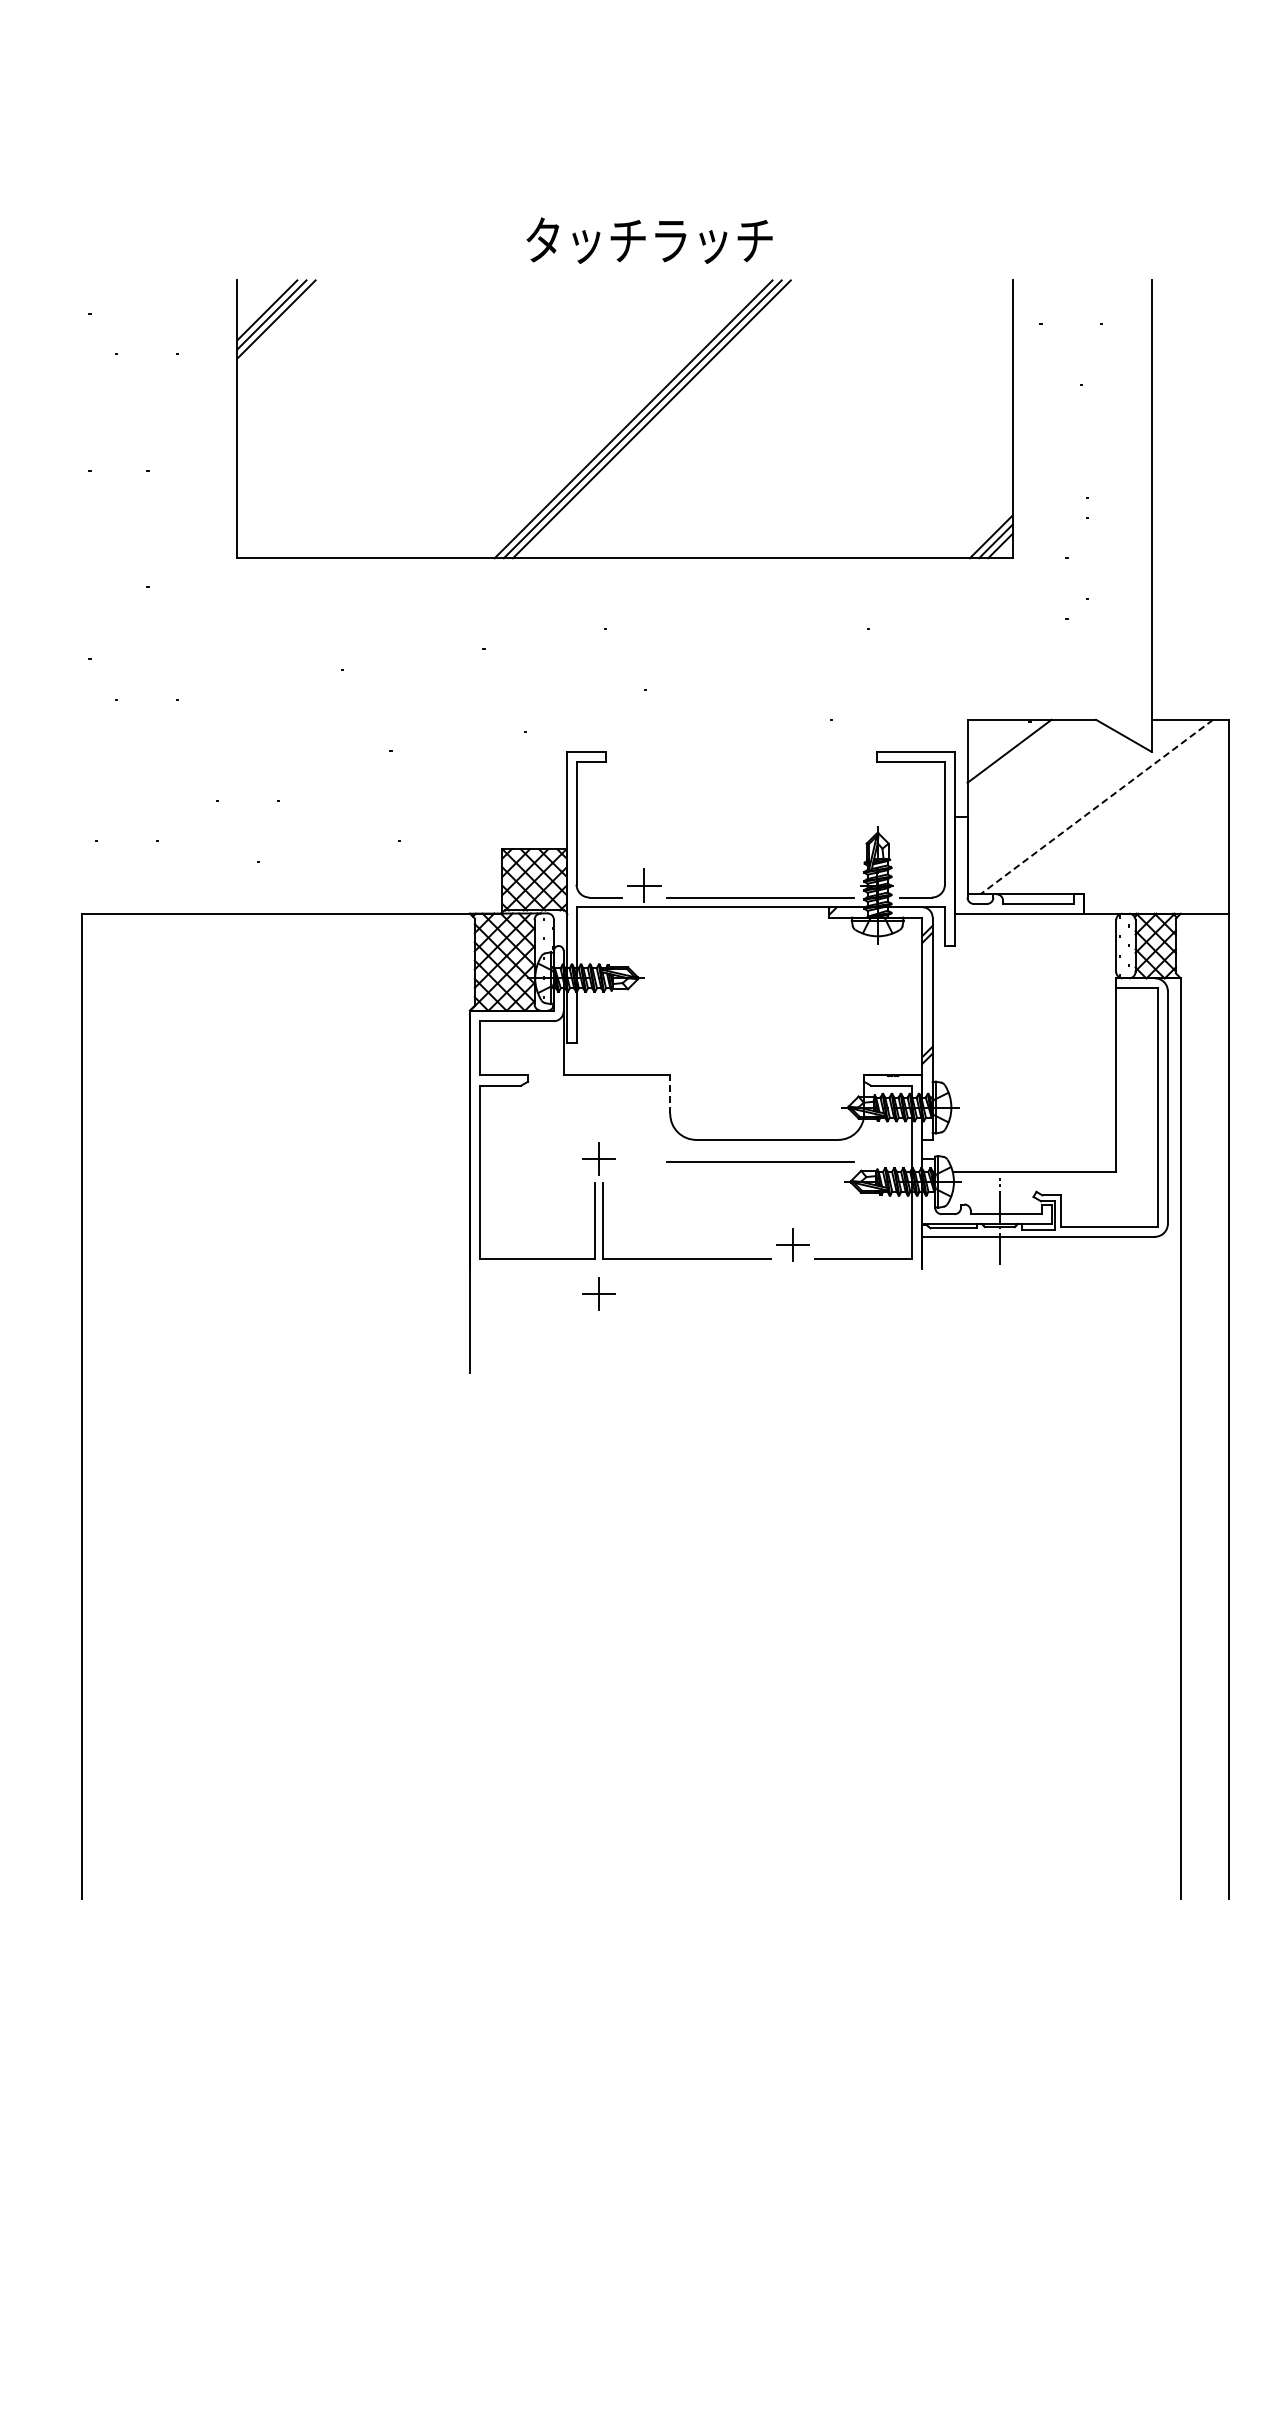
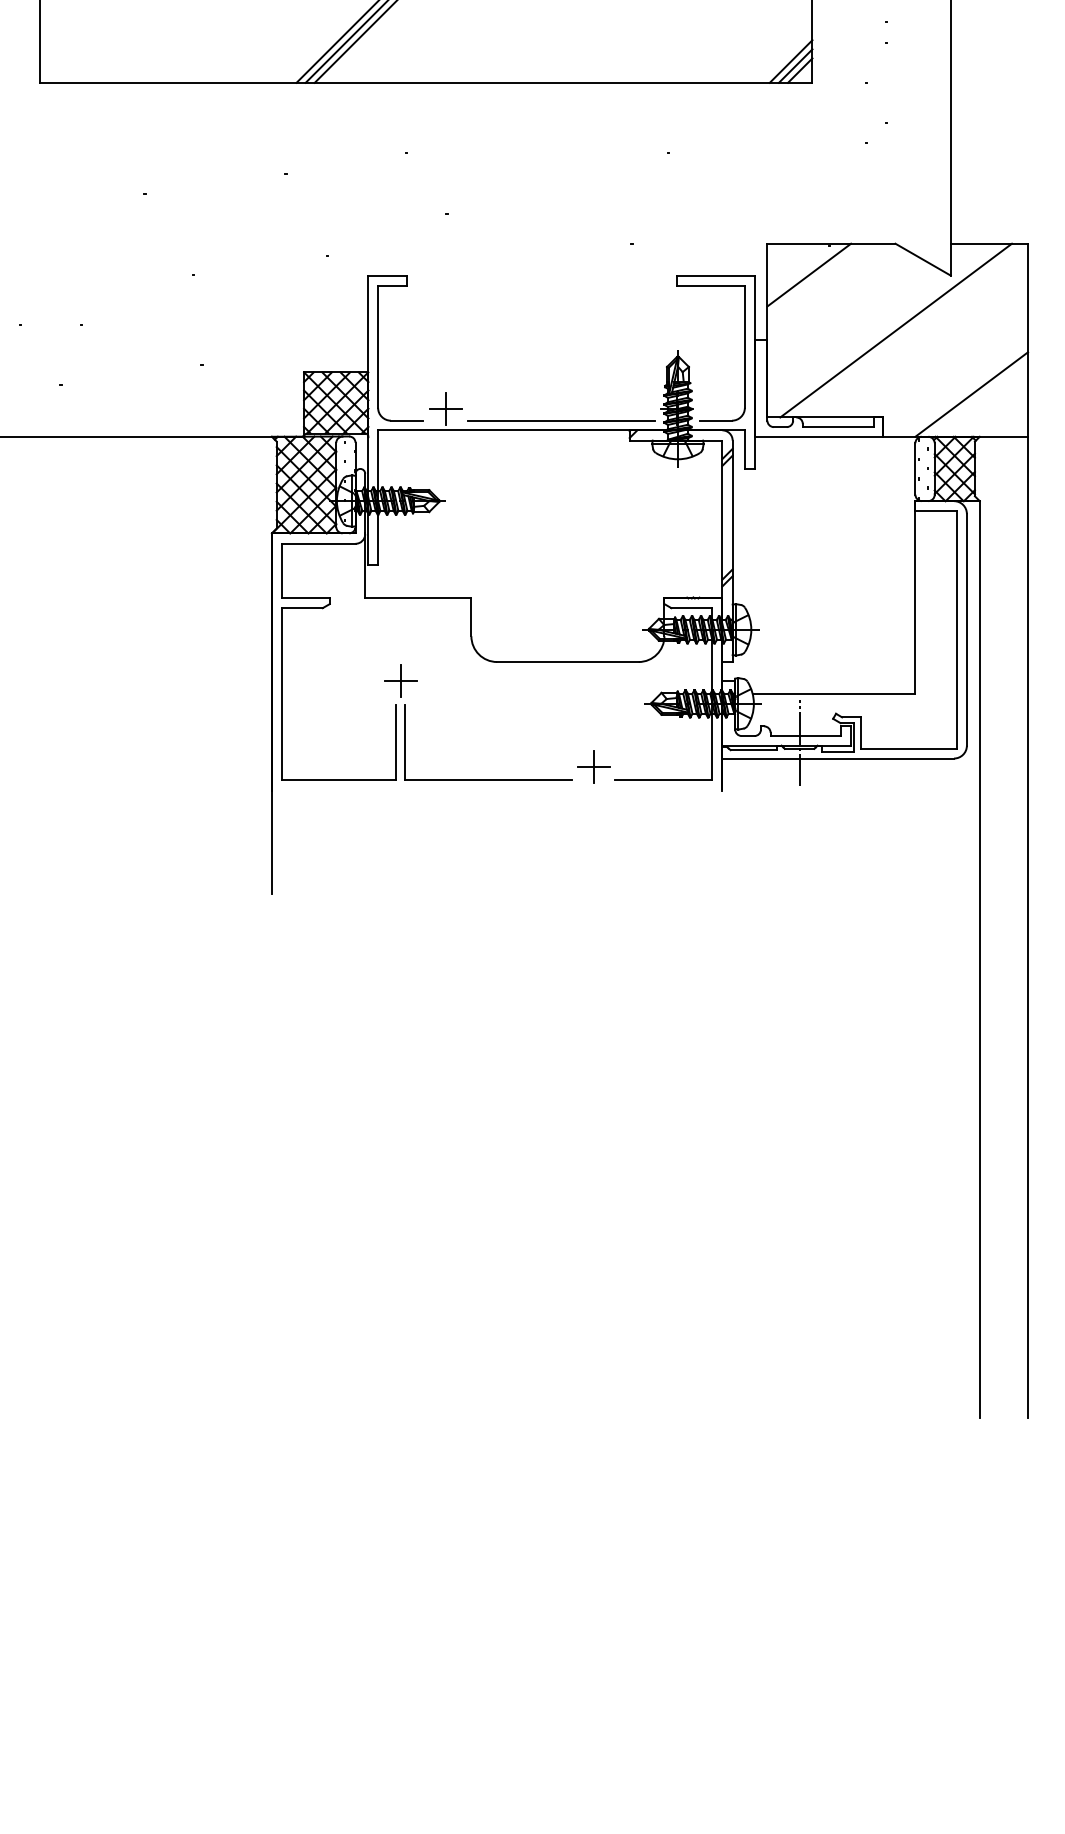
line: (1096, 807) -> (895, 331), dashed -> solid
line: (1172, 870) -> (971, 393), added
line: (670, 1094) -> (471, 616), dashed -> solid
line: (760, 1161) -> (561, 683), removed
part: (598, 1293) -> (399, 814), removed

